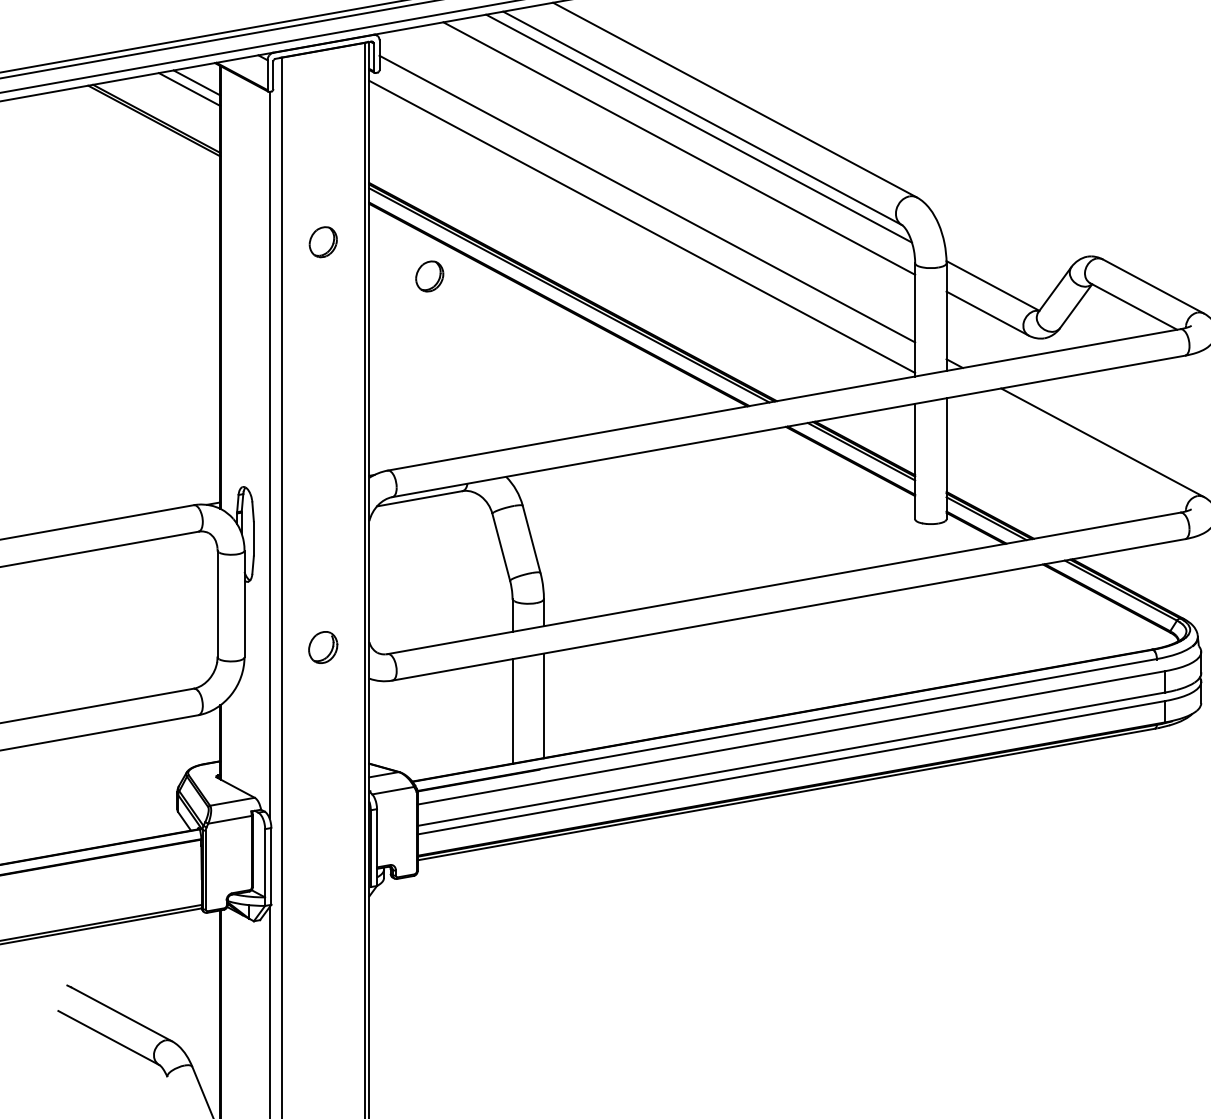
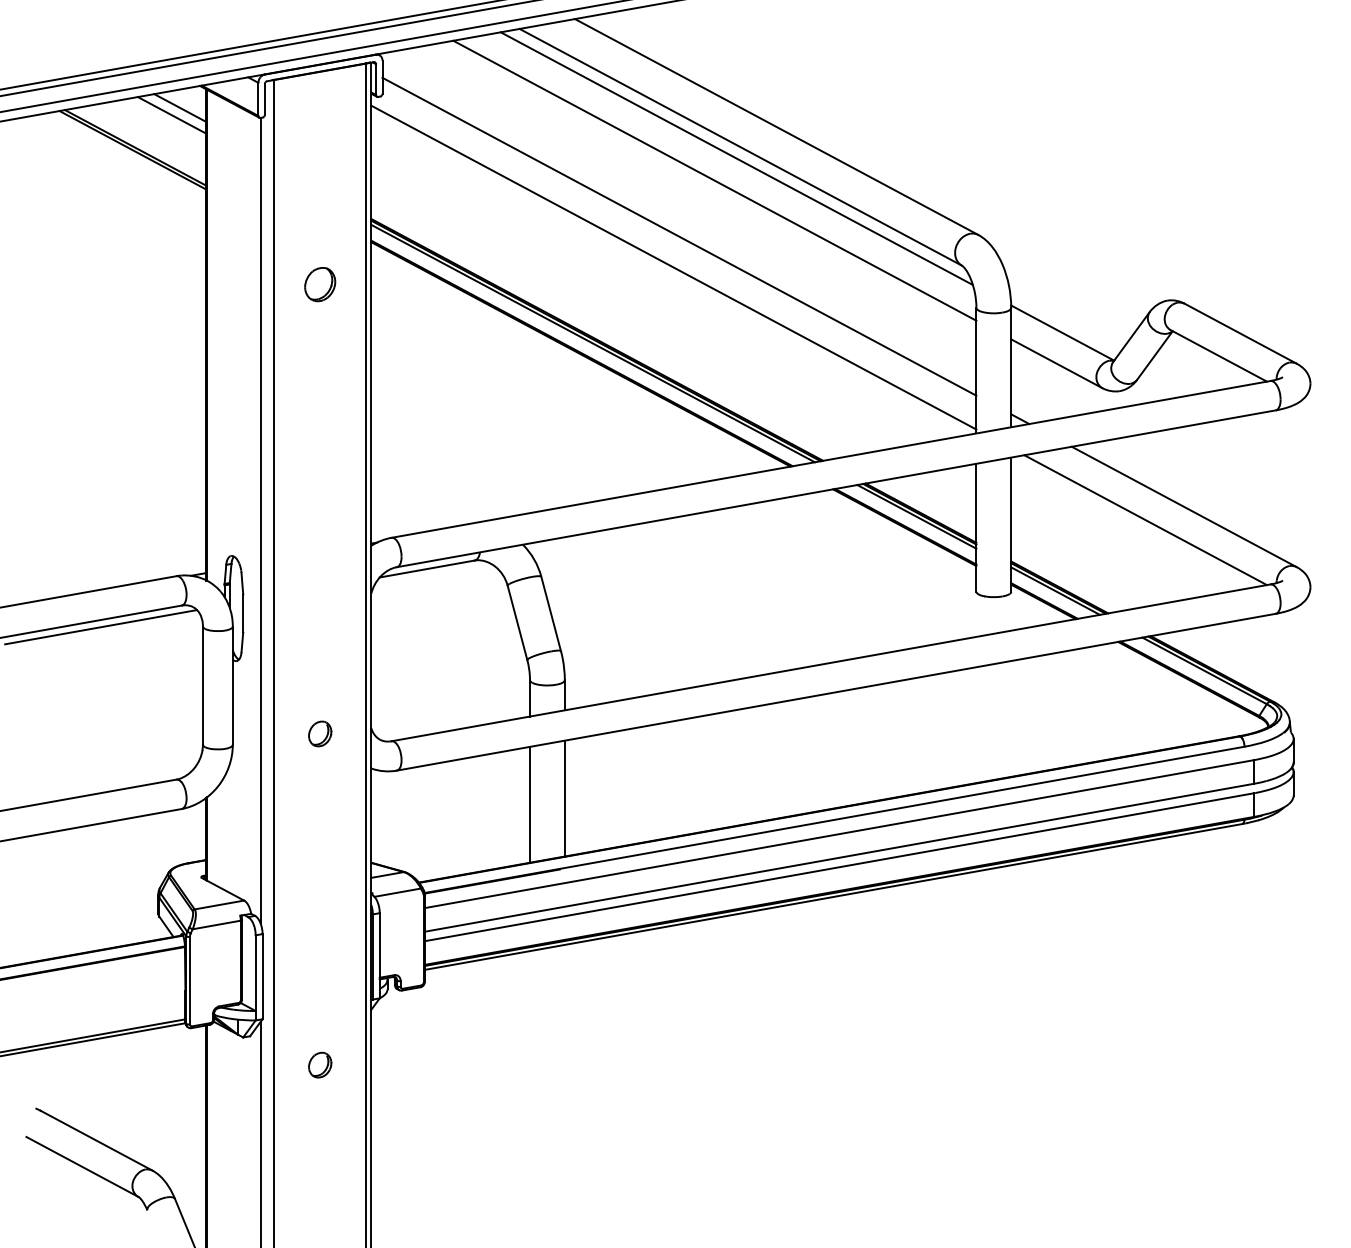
part: (430, 276) -> (438, 322), removed
line: (1067, 454) -> (1145, 520), added
line: (126, 551) -> (101, 627), added
part: (323, 647) -> (320, 733), size x0.71
part: (323, 945) -> (320, 1064), added

